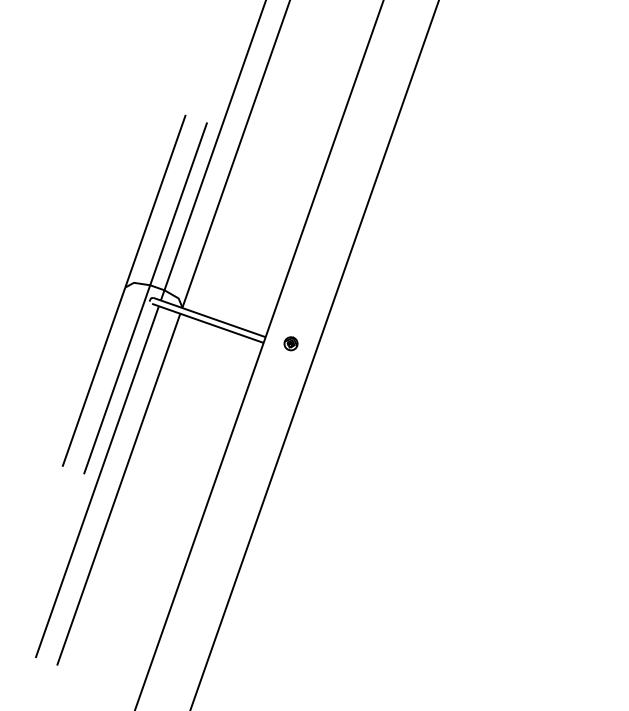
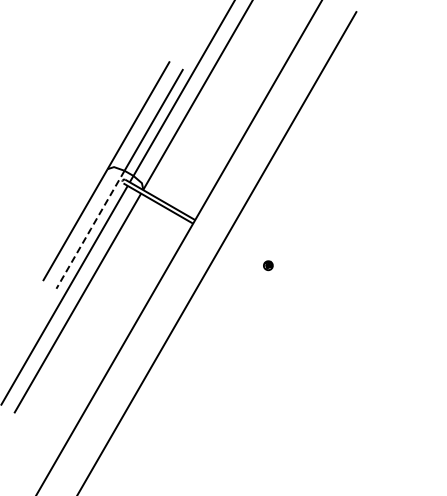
part: (291, 343) -> (268, 265), moved
line: (117, 379) -> (90, 229), solid -> dashed

